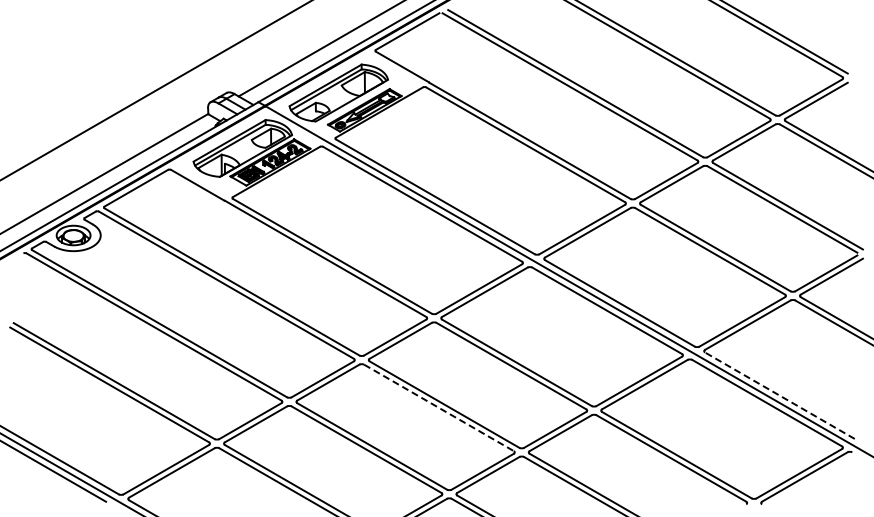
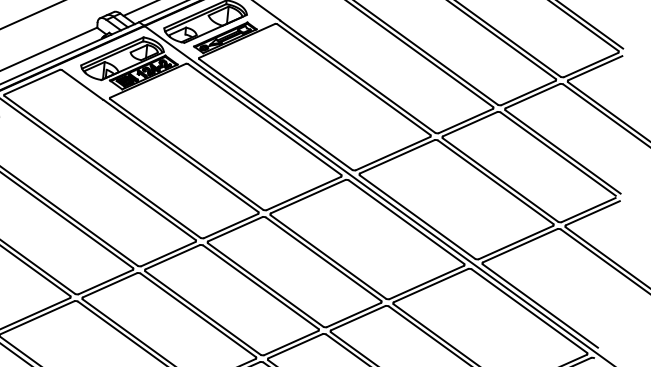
line: (779, 395) -> (540, 305), dashed -> solid
line: (439, 408) -> (261, 287), dashed -> solid

